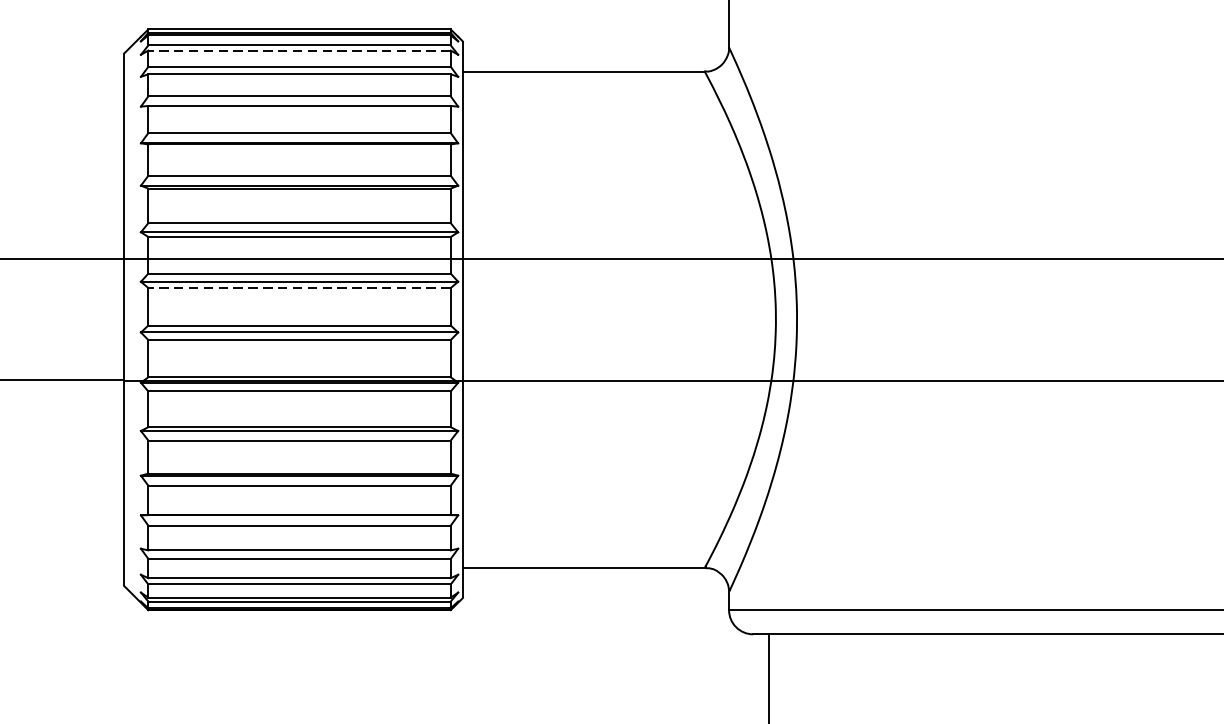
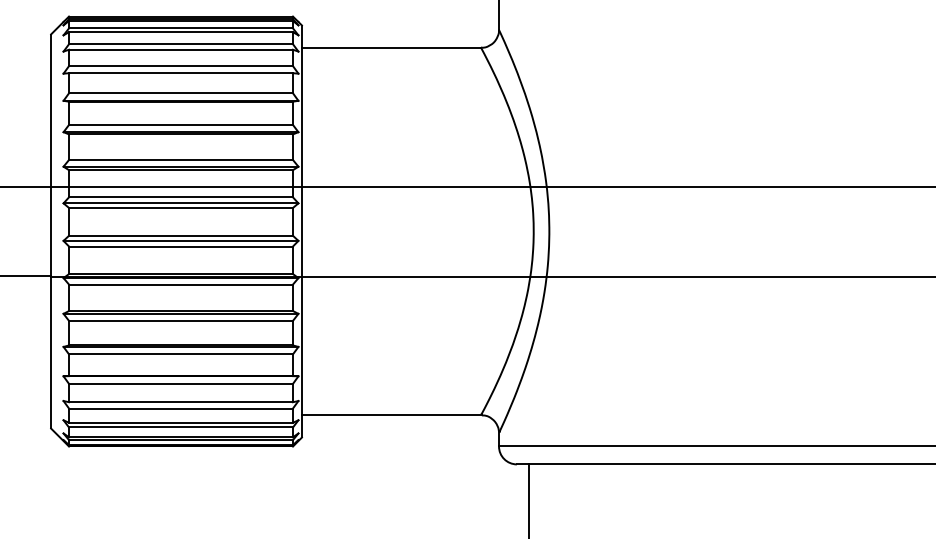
line: (300, 51) -> (181, 32), dashed -> solid
line: (300, 287) -> (181, 207), dashed -> solid

